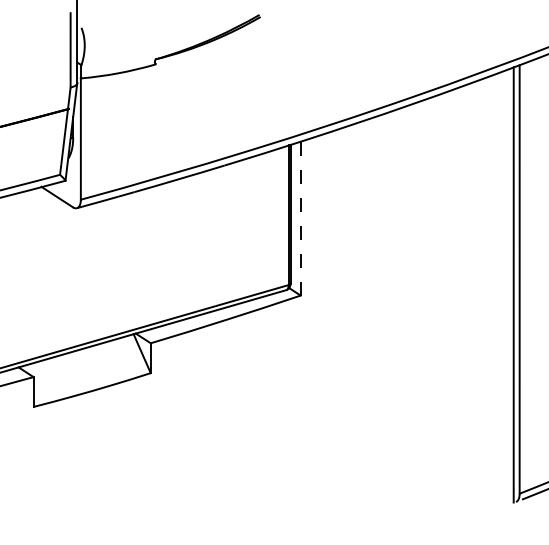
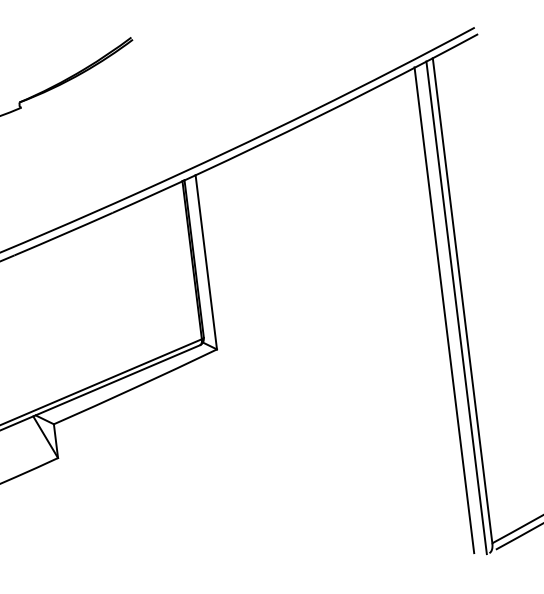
line: (300, 218) -> (206, 262), dashed -> solid
line: (502, 285) -> (444, 309), added

